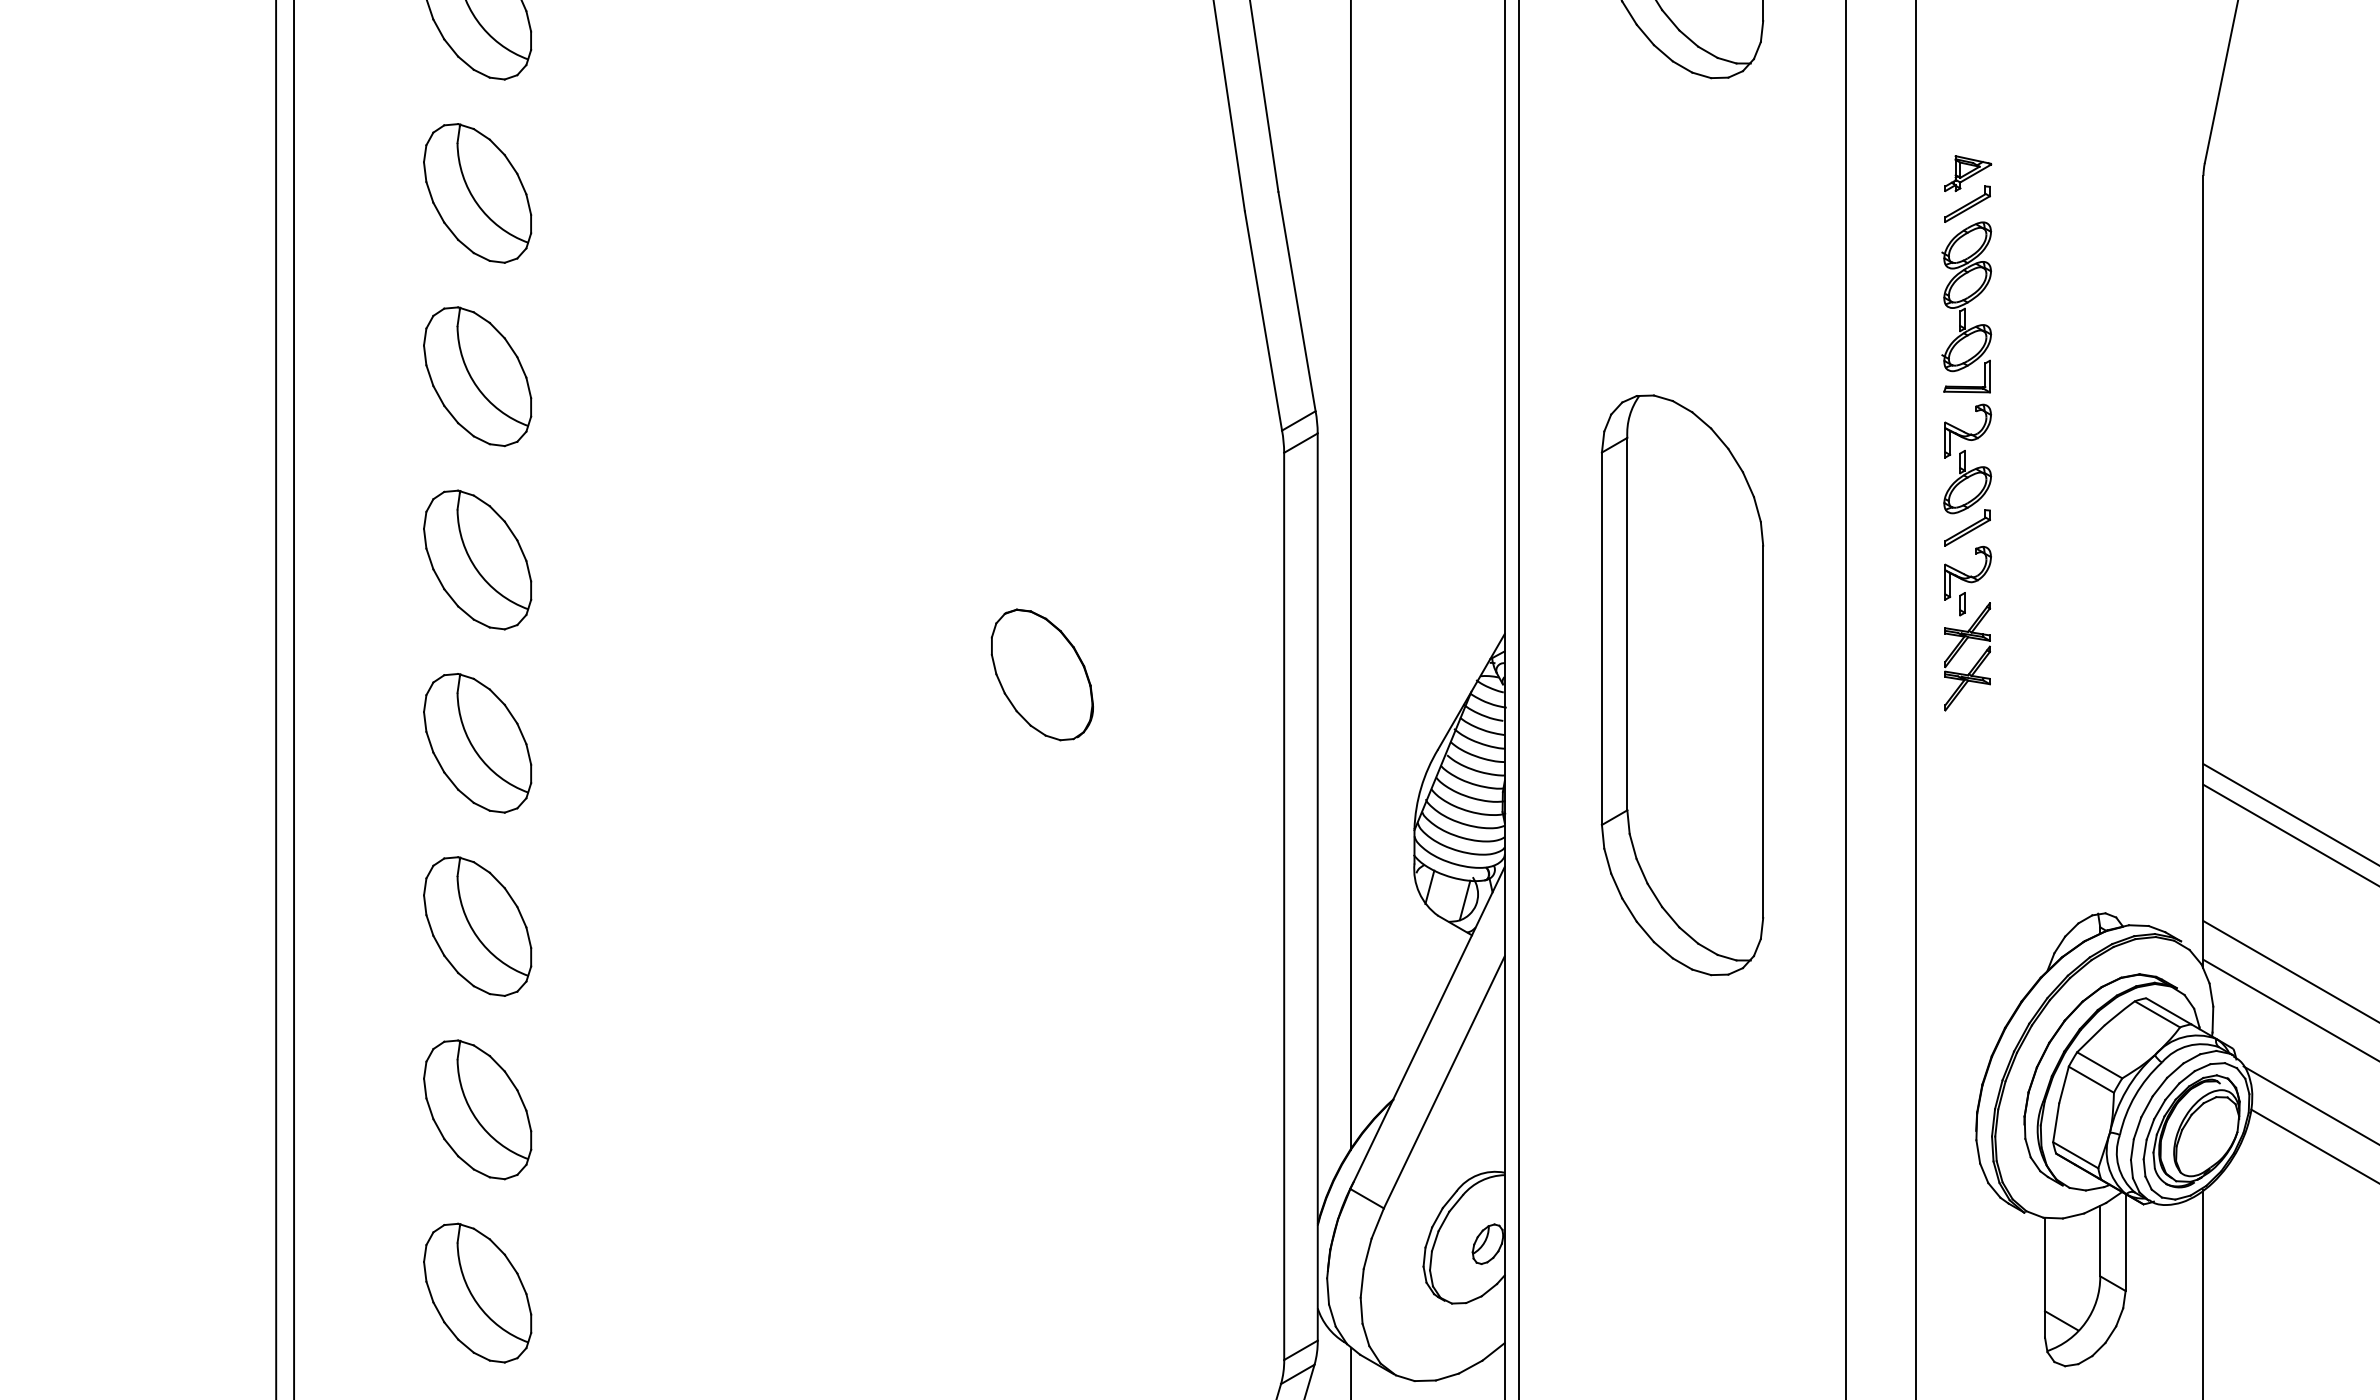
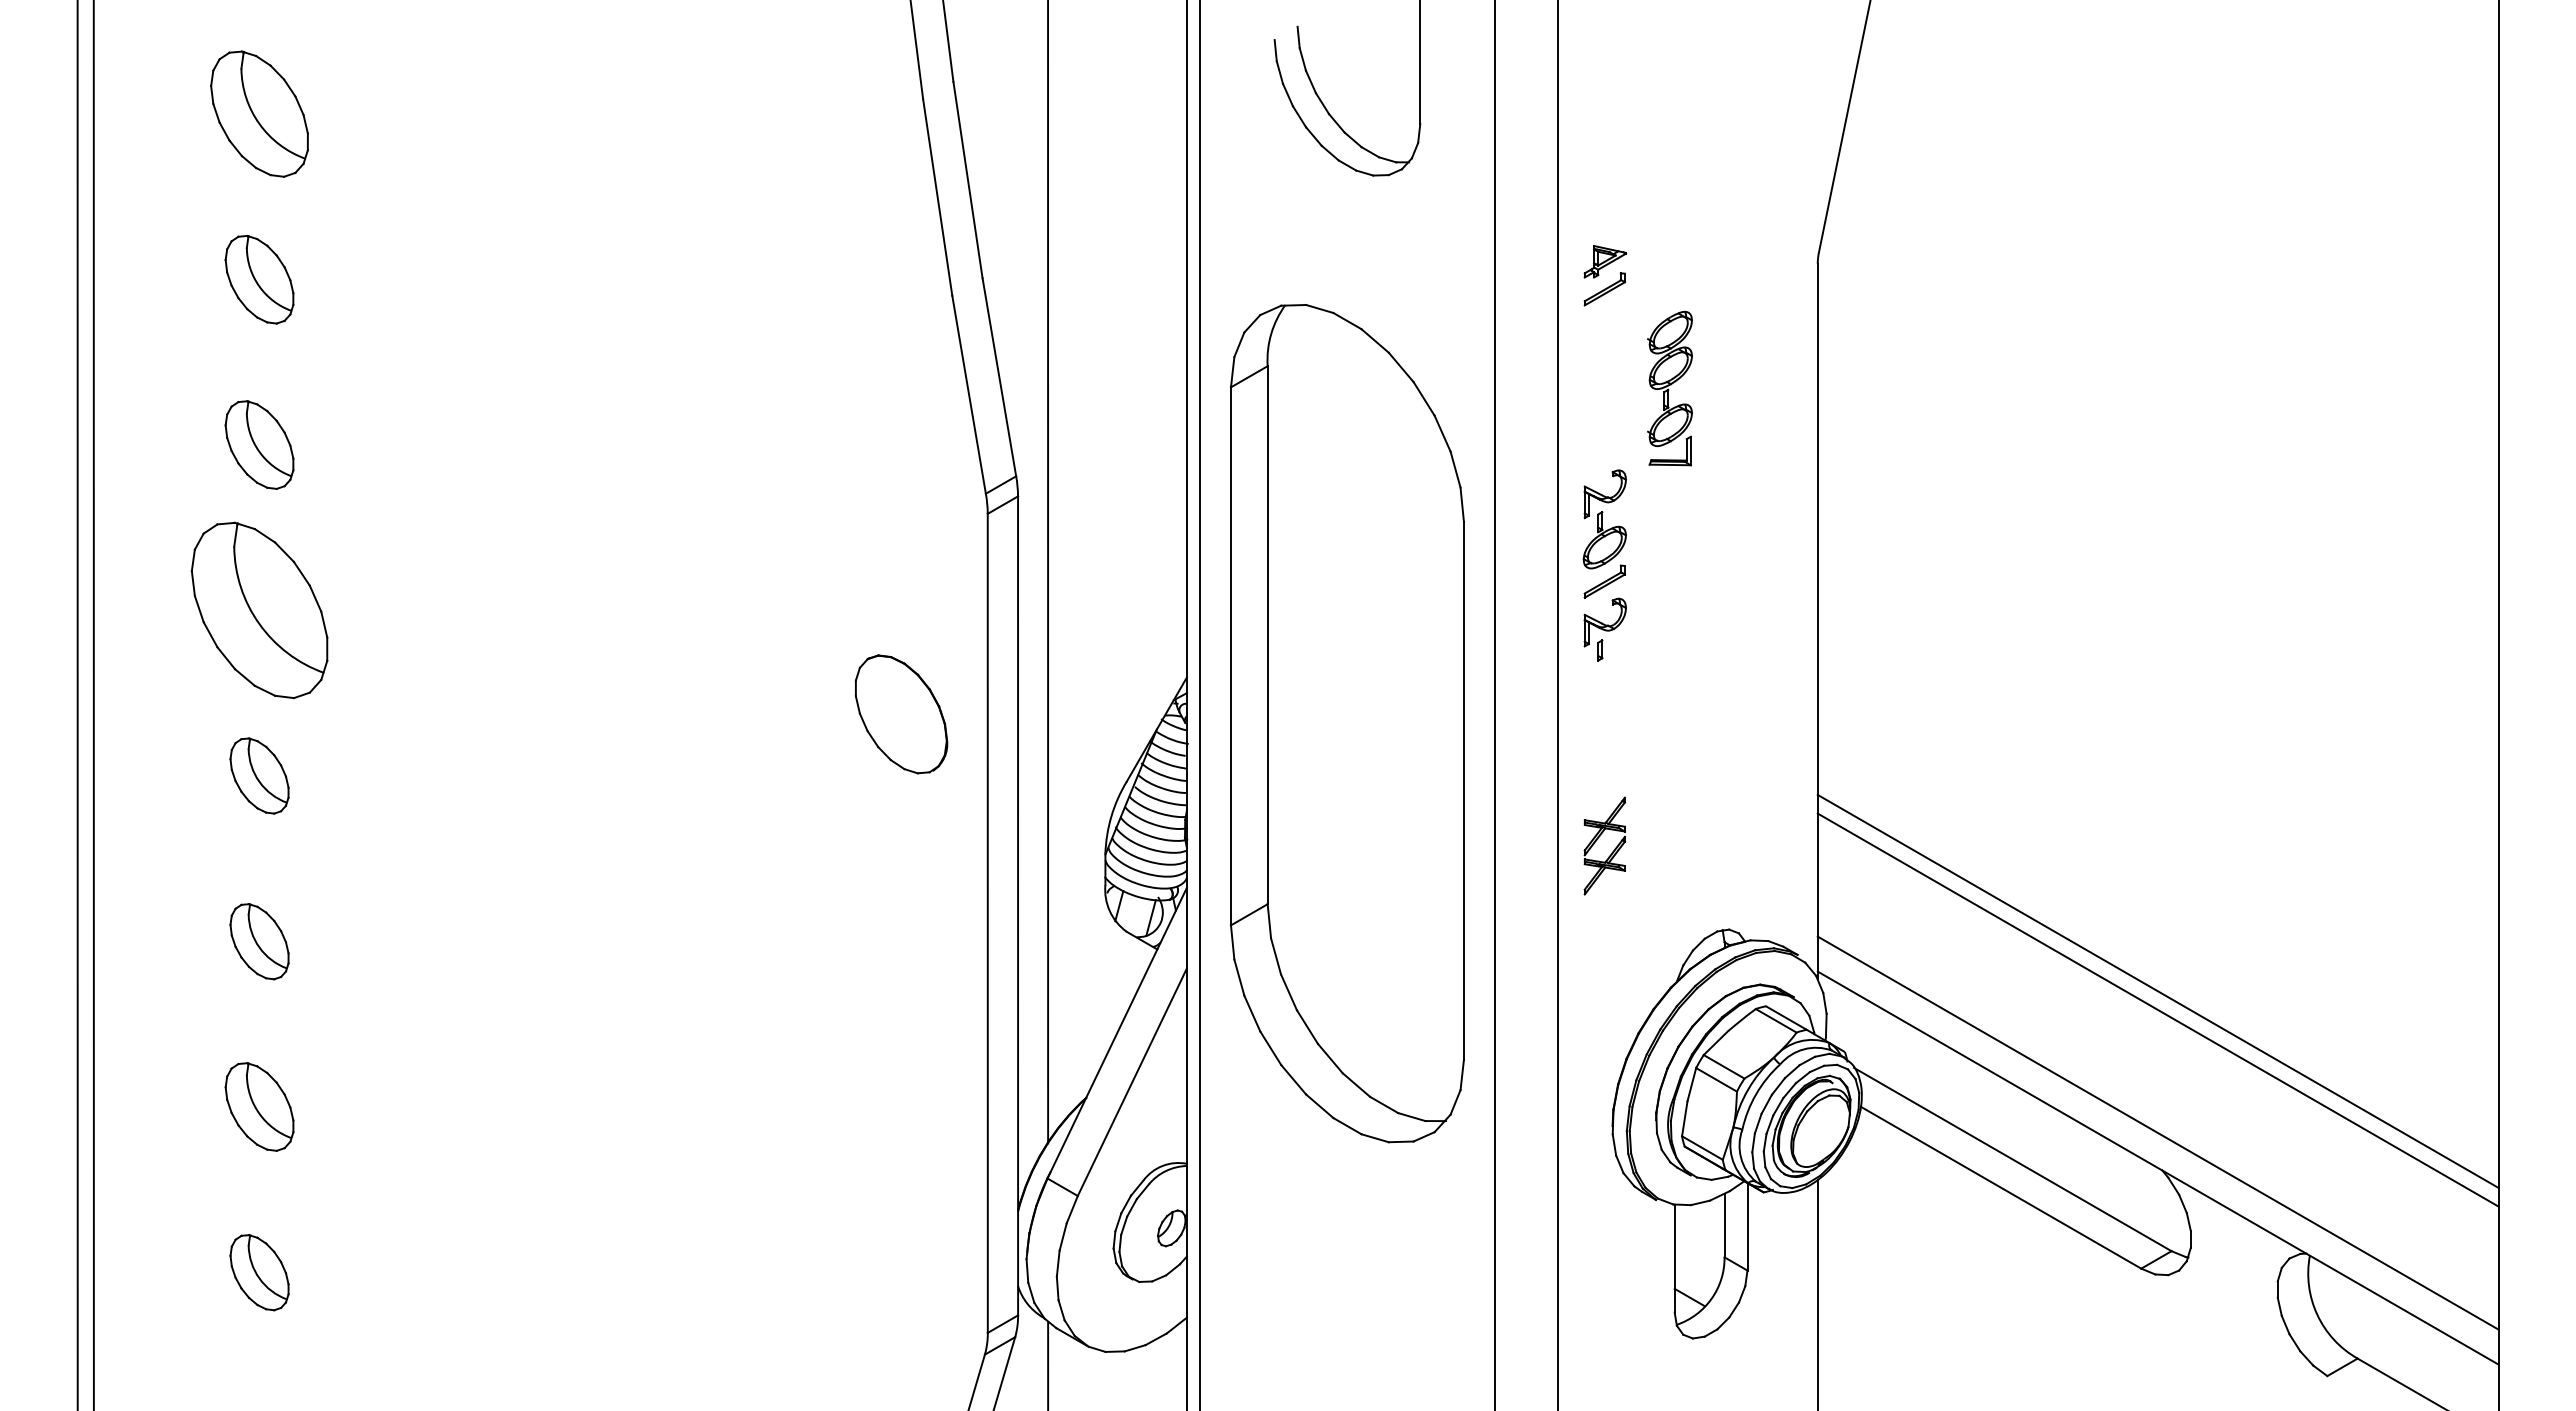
part: (477, 193) -> (259, 279), size x0.7
part: (1966, 307) -> (1669, 388), moved
part: (477, 376) -> (259, 444), size x0.7
part: (477, 559) -> (259, 610), size x1.4
part: (1959, 650) -> (1597, 840), moved
part: (1042, 675) -> (901, 714), moved
part: (1682, 685) -> (1347, 723), size x1.6
part: (477, 742) -> (259, 775), size x0.6
part: (477, 926) -> (259, 941), size x0.6
part: (477, 1109) -> (259, 1106), size x0.7
part: (477, 1293) -> (259, 1272), size x0.6

